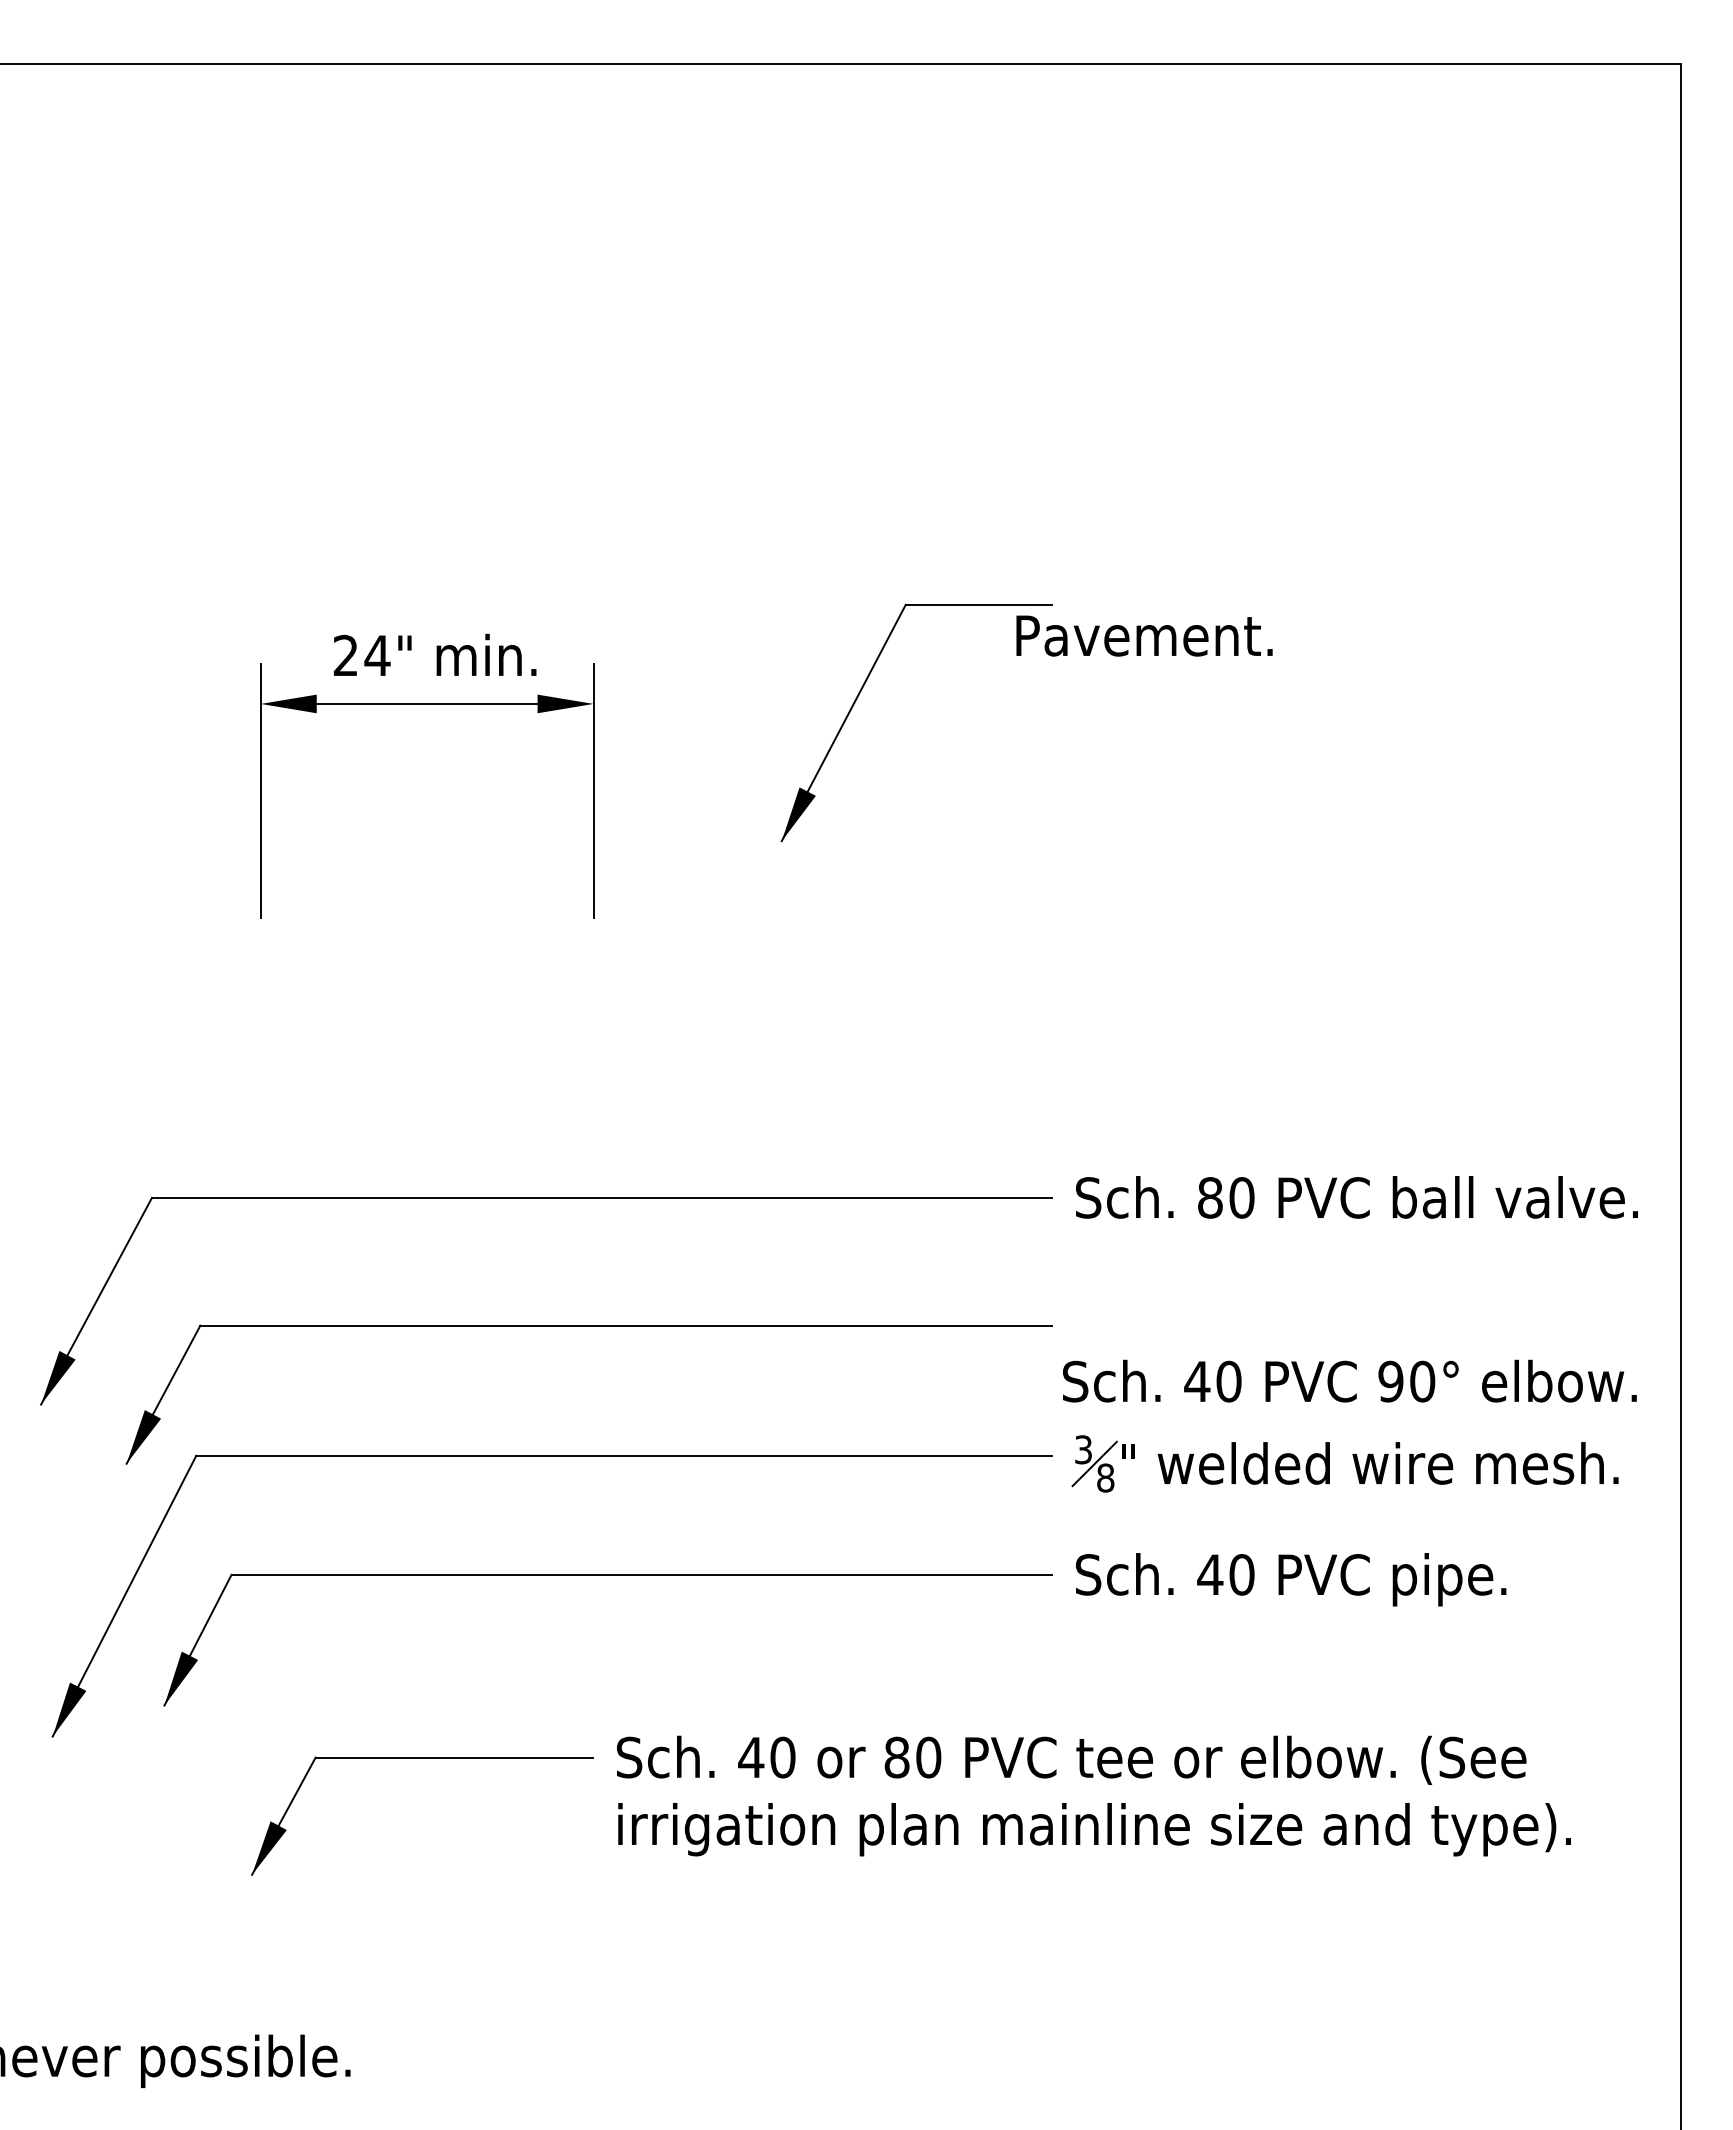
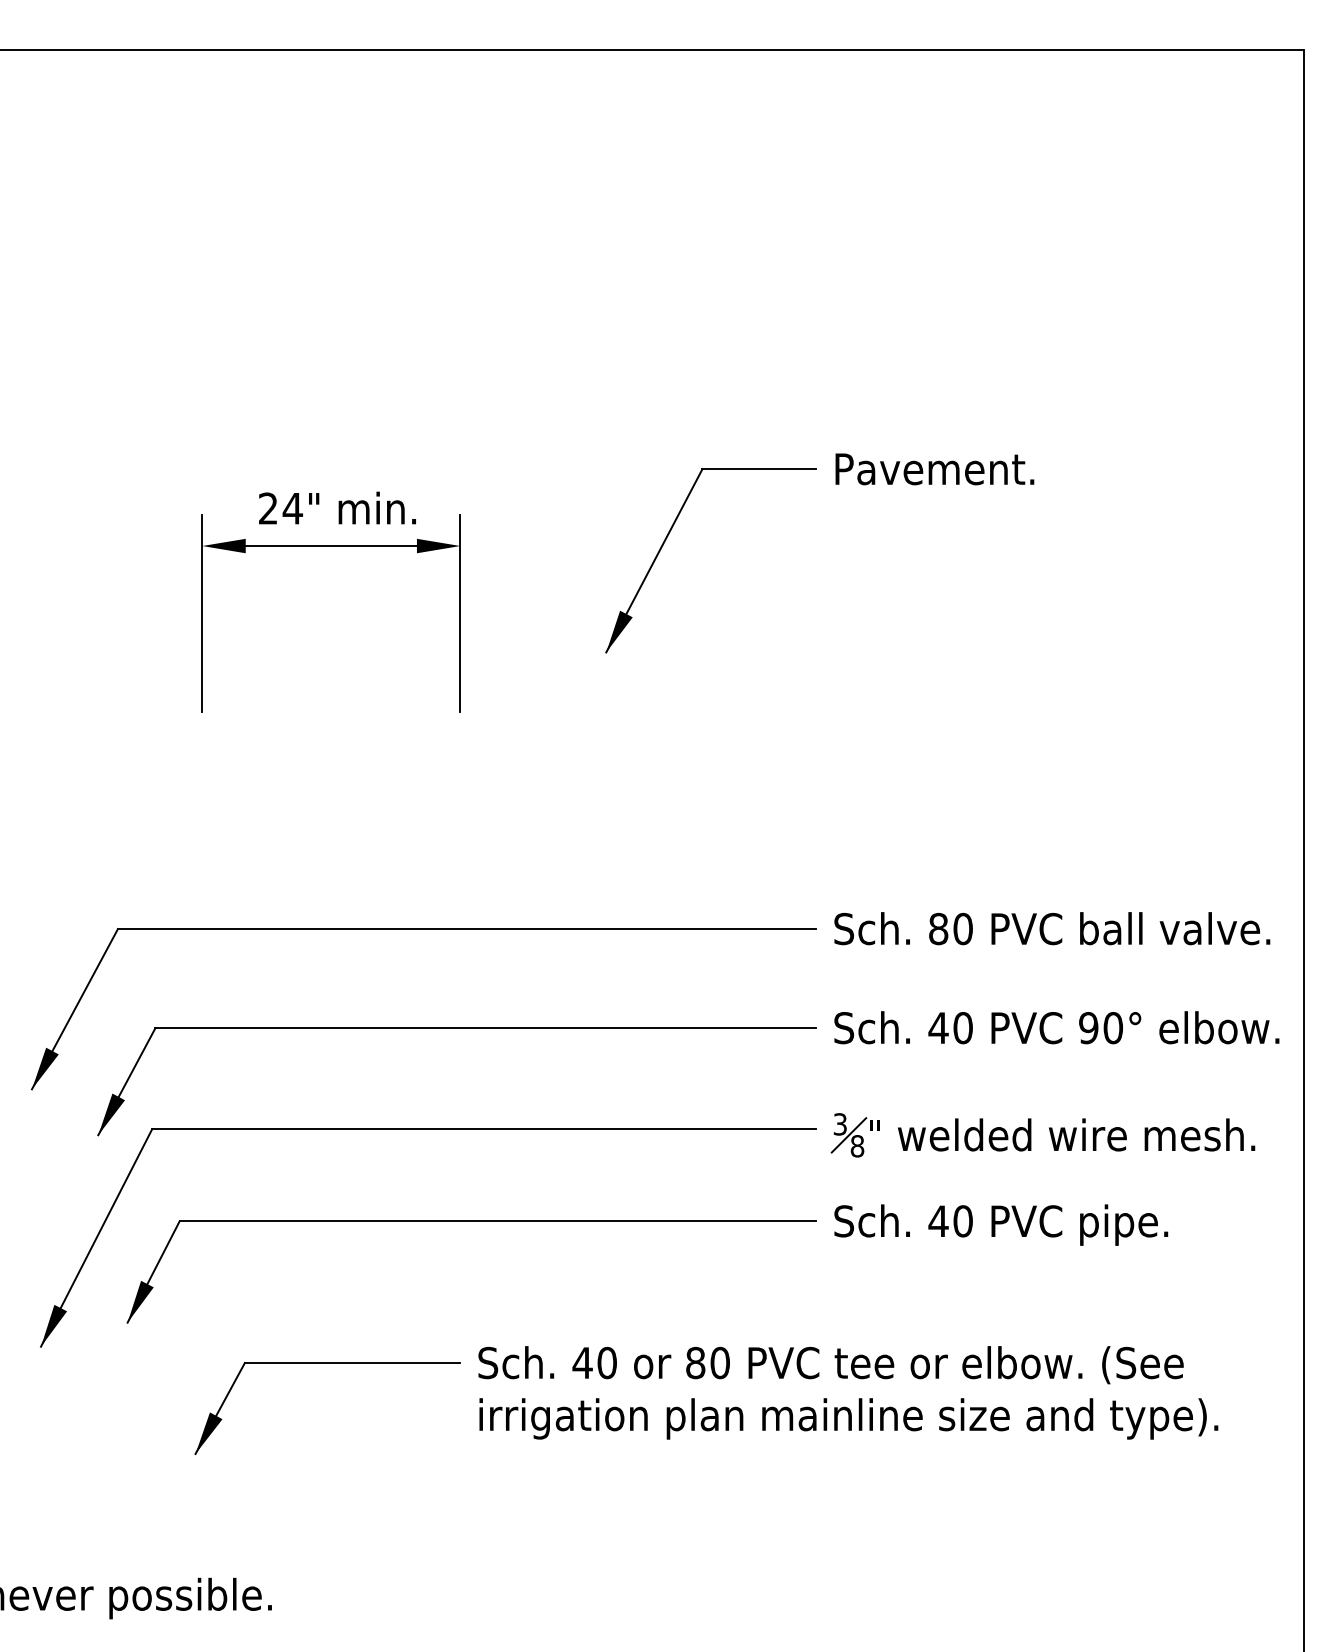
text: (1144, 635) -> (934, 468), moved
text: (1349, 1380) -> (1056, 1027), moved

